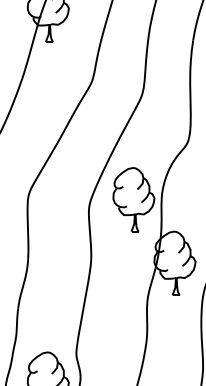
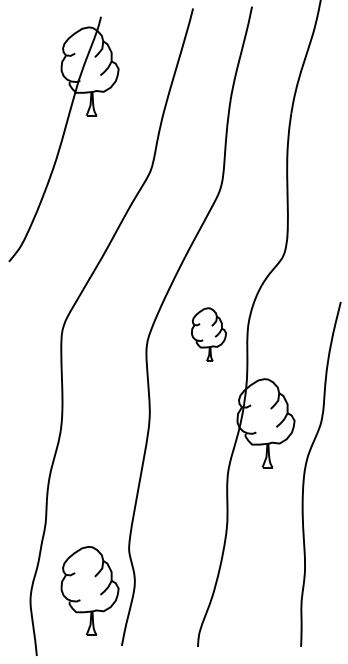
part: (133, 199) -> (208, 334), size x0.6

